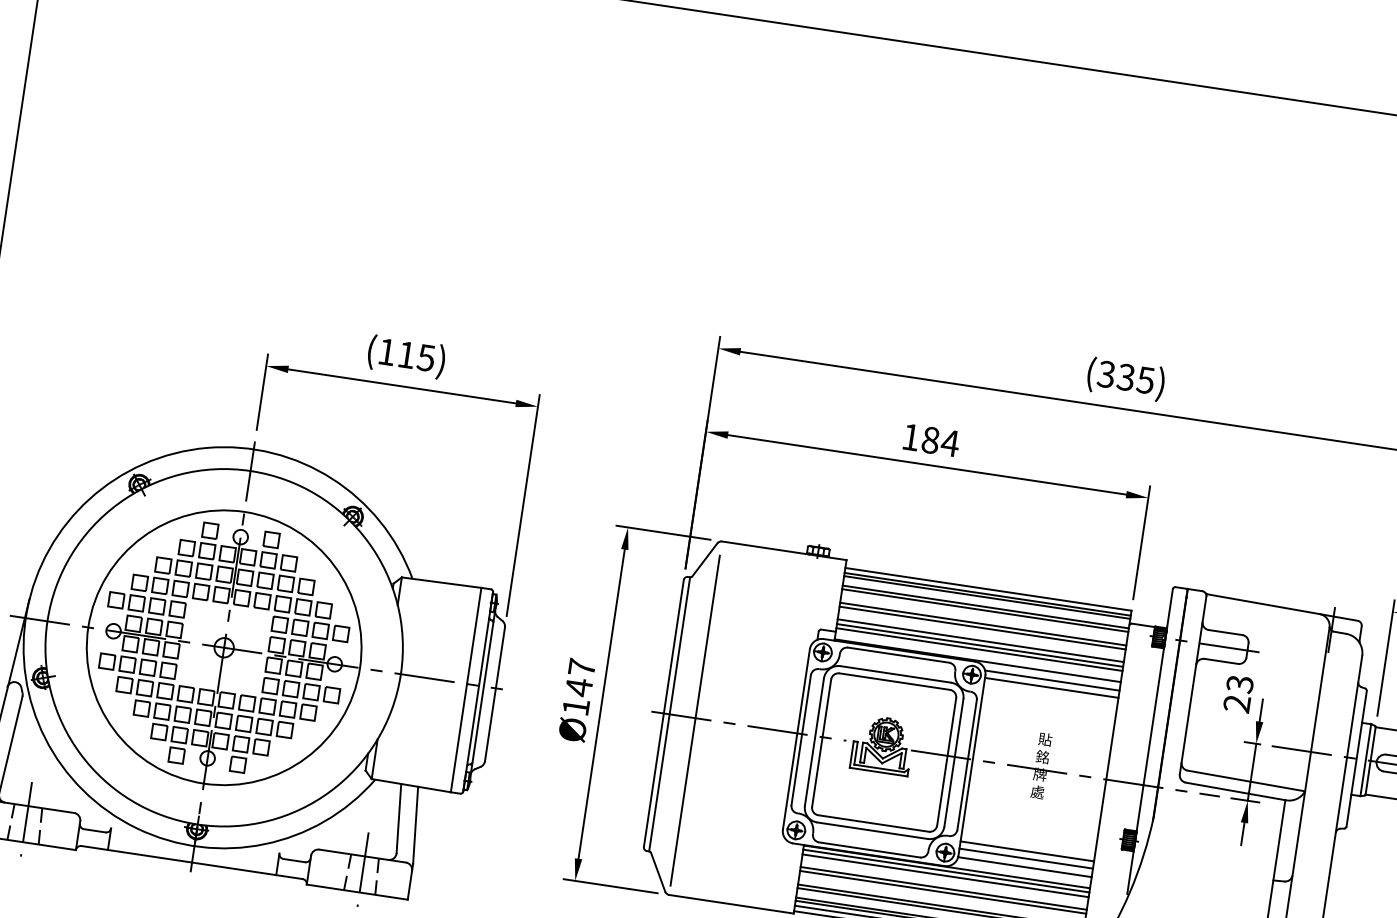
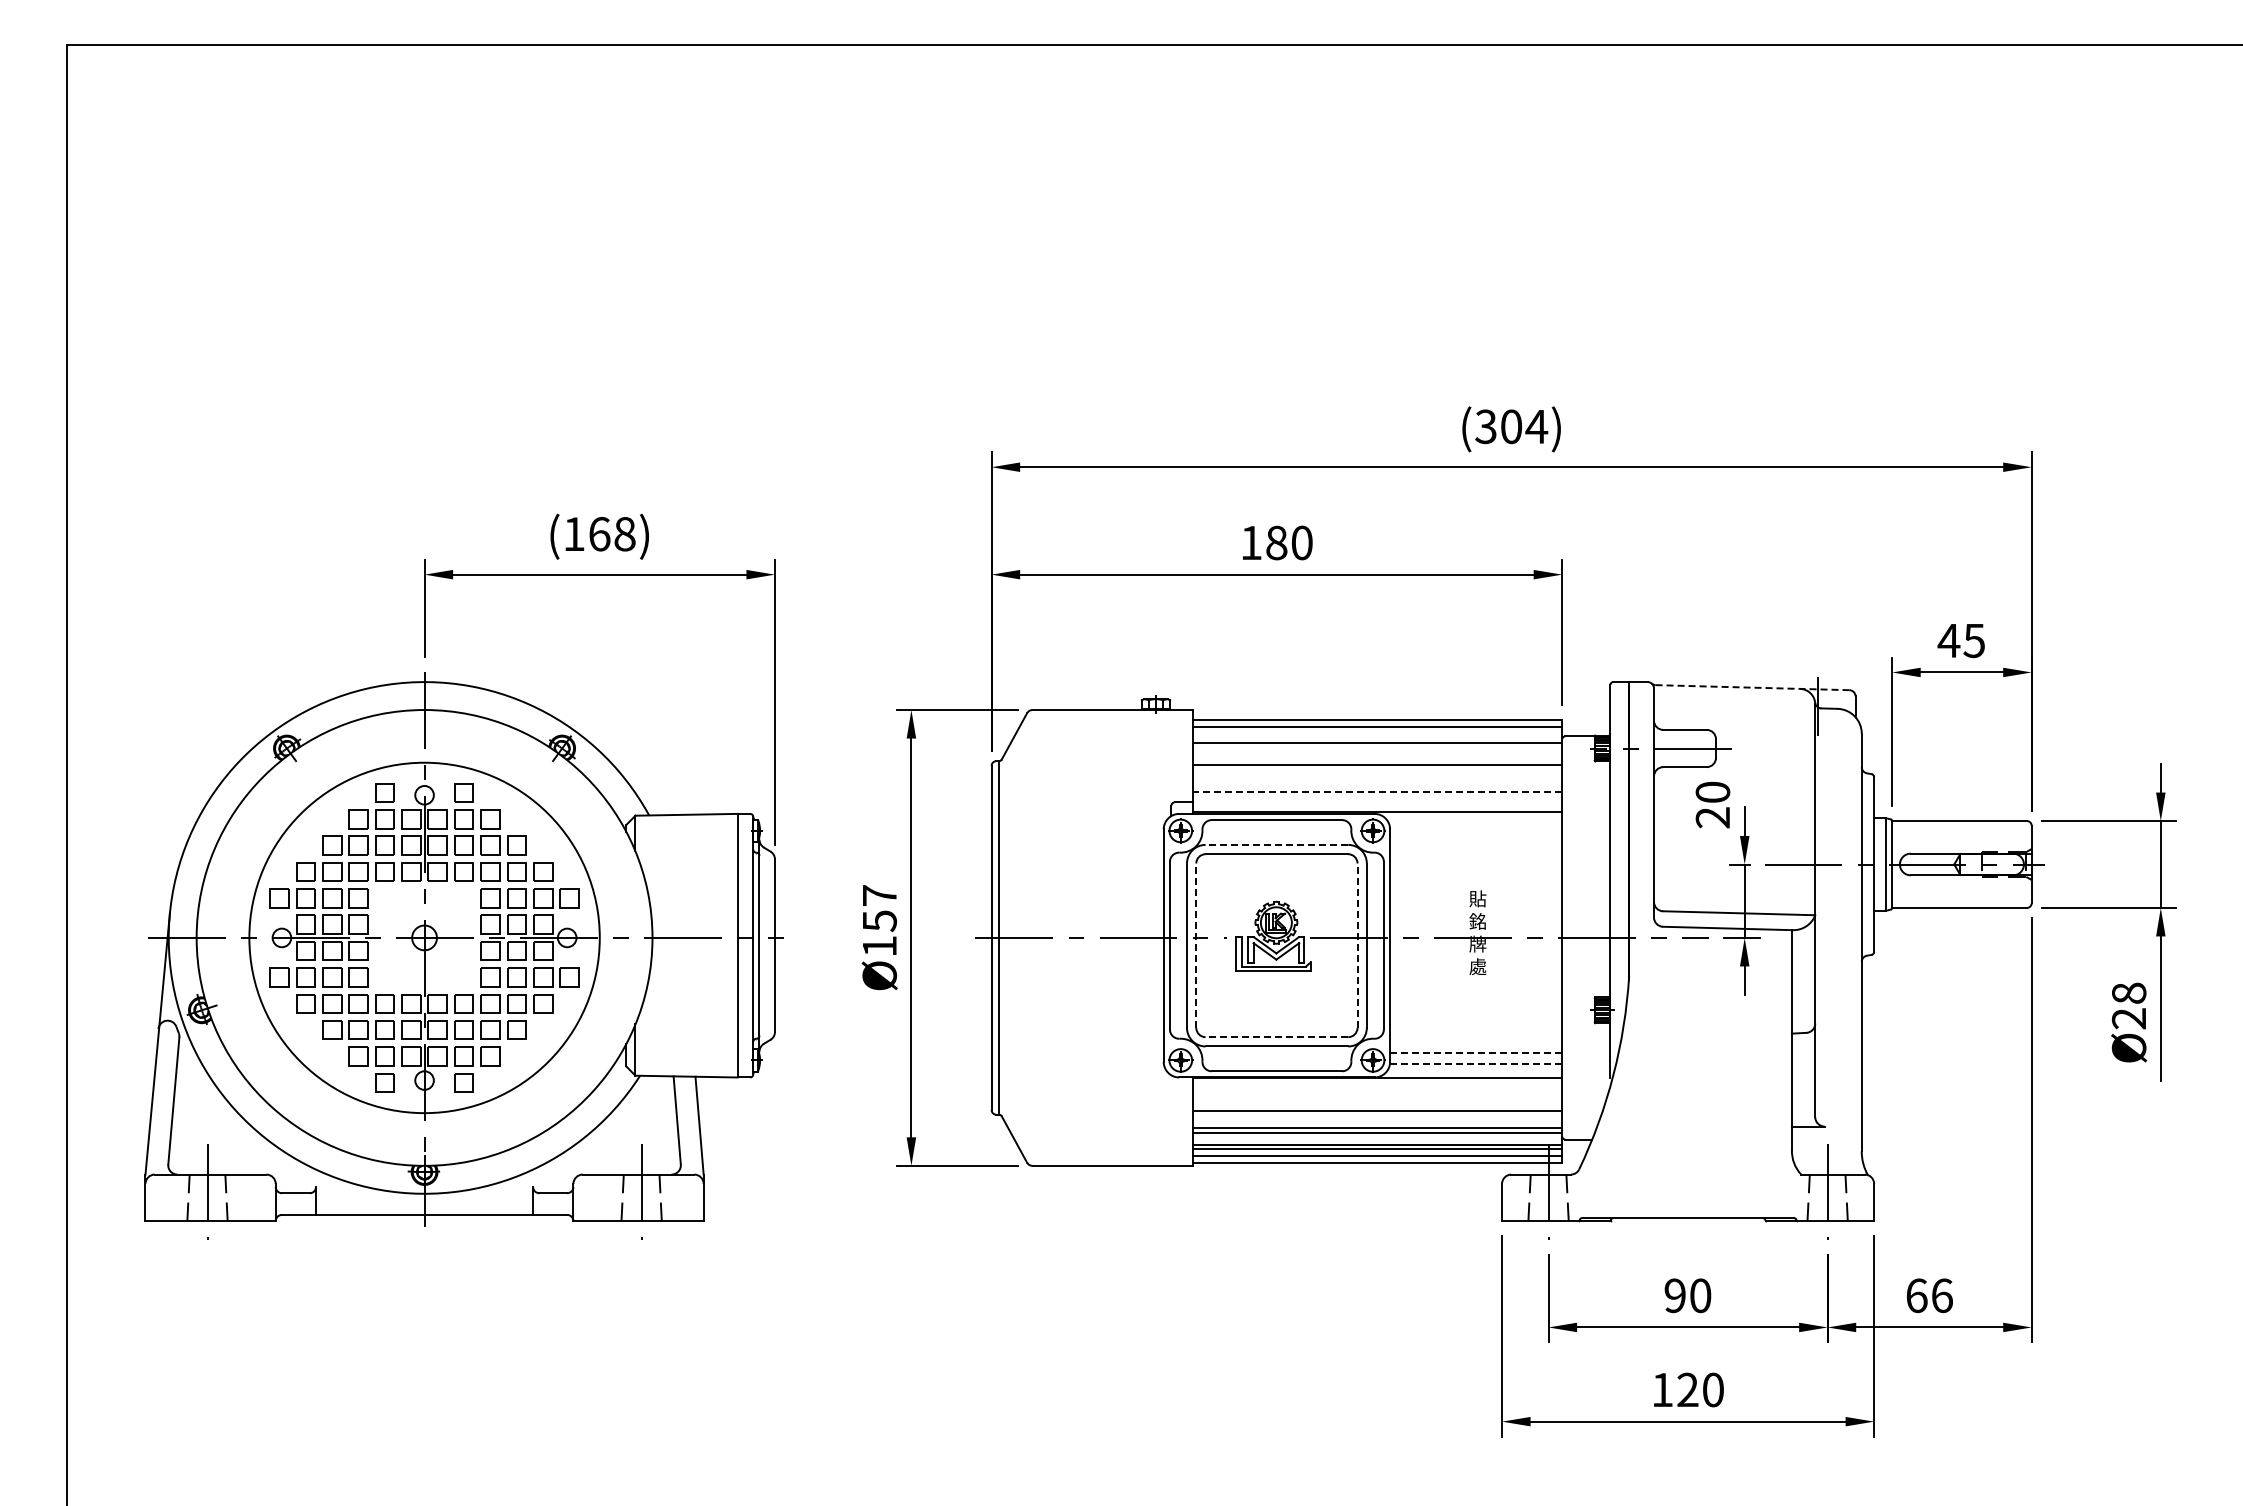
text: (416, 356) -> (612, 534), (115) -> (168)
text: (1136, 378) -> (1524, 426), (335) -> (304)
text: (949, 442) -> (1301, 542), 184 -> 180
line: (987, 597) -> (1377, 730), removed
line: (1282, 607) -> (1752, 687), solid -> dashed
line: (985, 610) -> (1377, 747), removed
line: (982, 628) -> (1377, 770), removed
line: (980, 640) -> (1377, 786), removed
line: (979, 645) -> (1377, 792), solid -> dashed
line: (979, 649) -> (1377, 797), removed
line: (895, 674) -> (1276, 844), solid -> dashed
line: (1052, 680) -> (1475, 823), removed
text: (1239, 684) -> (1712, 792), 23 -> 20
text: (579, 687) -> (880, 920), Ø147 -> Ø157
line: (1052, 687) -> (1476, 832), removed
line: (695, 720) -> (1032, 940), removed
line: (821, 743) -> (1196, 945), solid -> dashed
line: (946, 761) -> (1357, 945), solid -> dashed
line: (873, 823) -> (1276, 1037), solid -> dashed
line: (1027, 851) -> (1476, 1043), removed
line: (1025, 858) -> (1475, 1052), solid -> dashed
line: (1024, 866) -> (1475, 1063), solid -> dashed
line: (946, 871) -> (1377, 1083), removed
line: (945, 875) -> (1377, 1089), removed
line: (943, 888) -> (1377, 1105), removed

